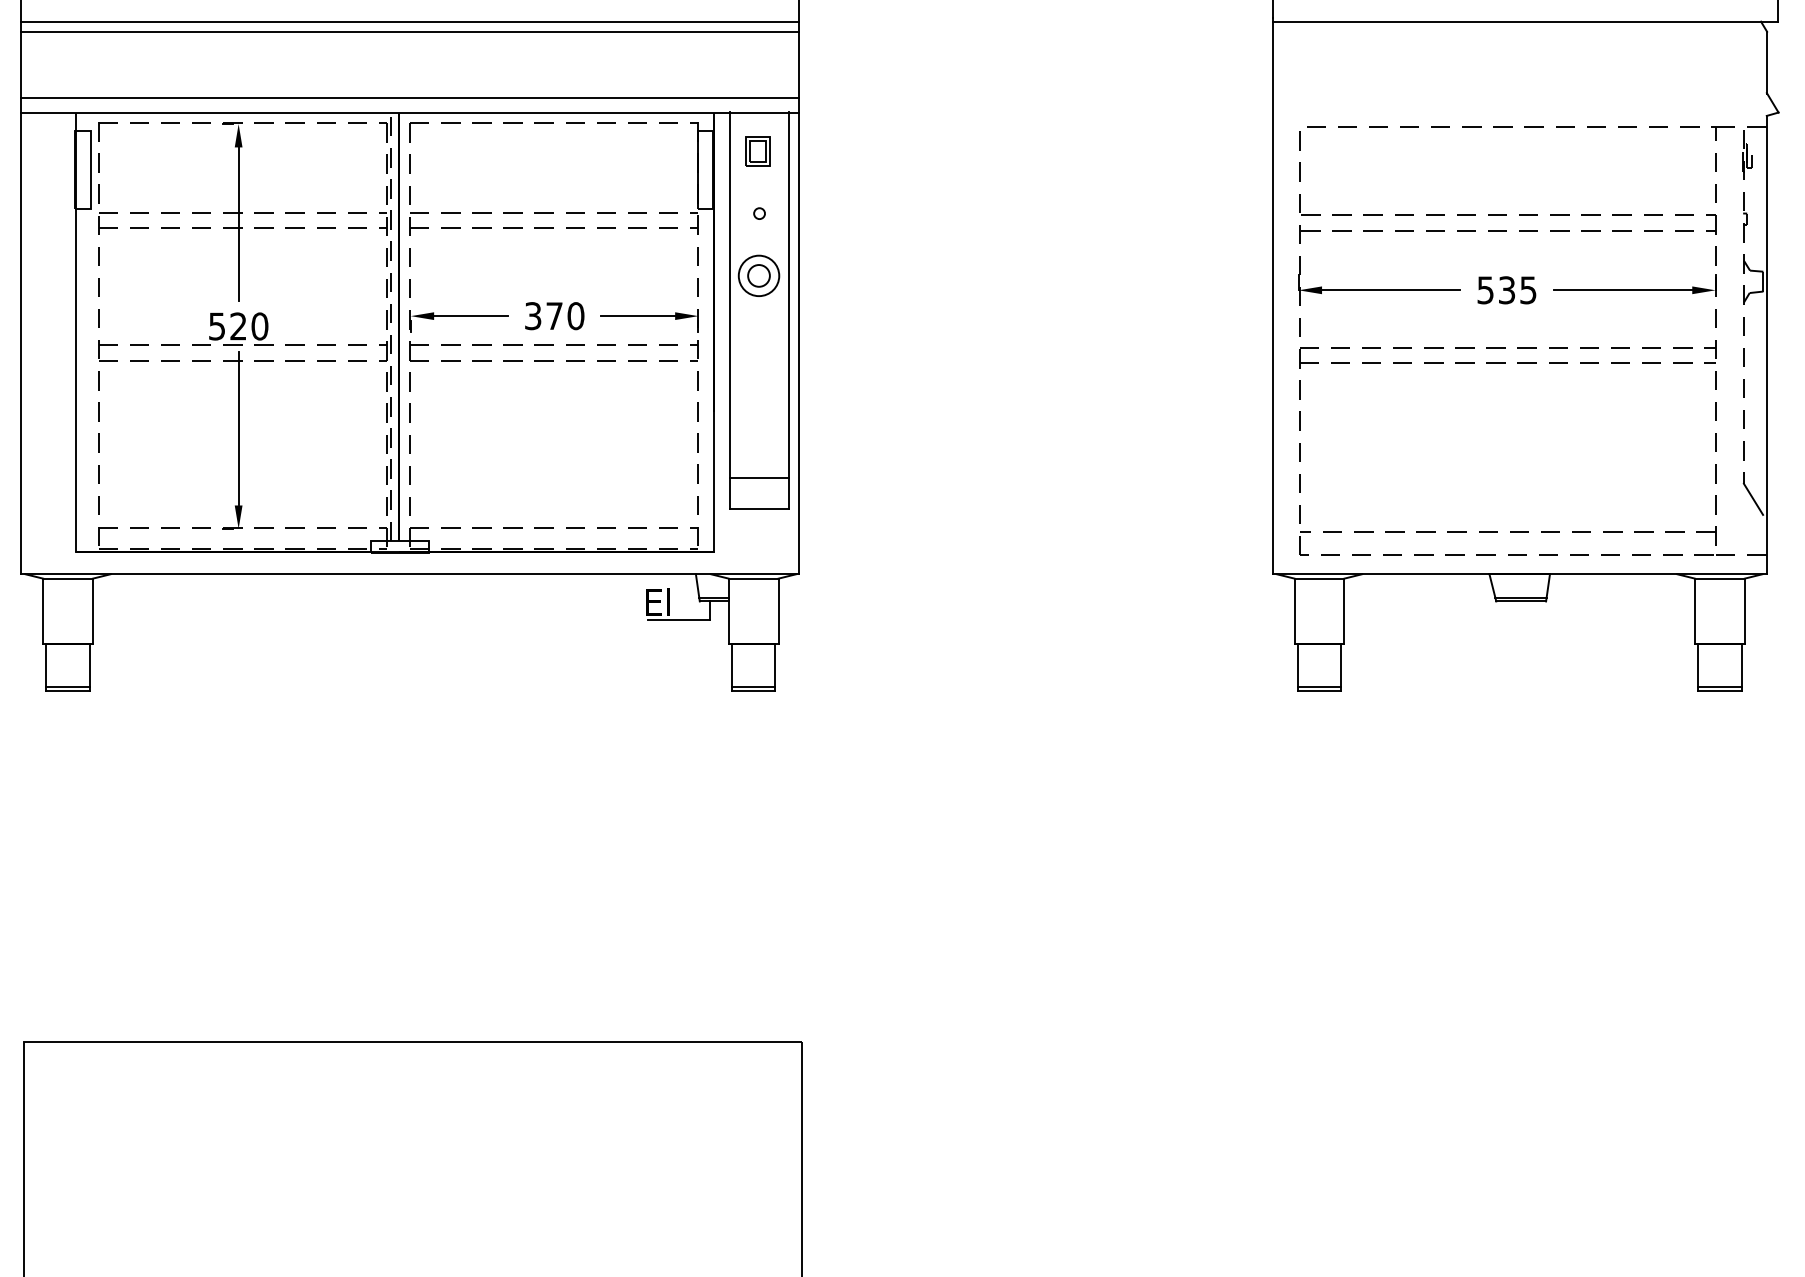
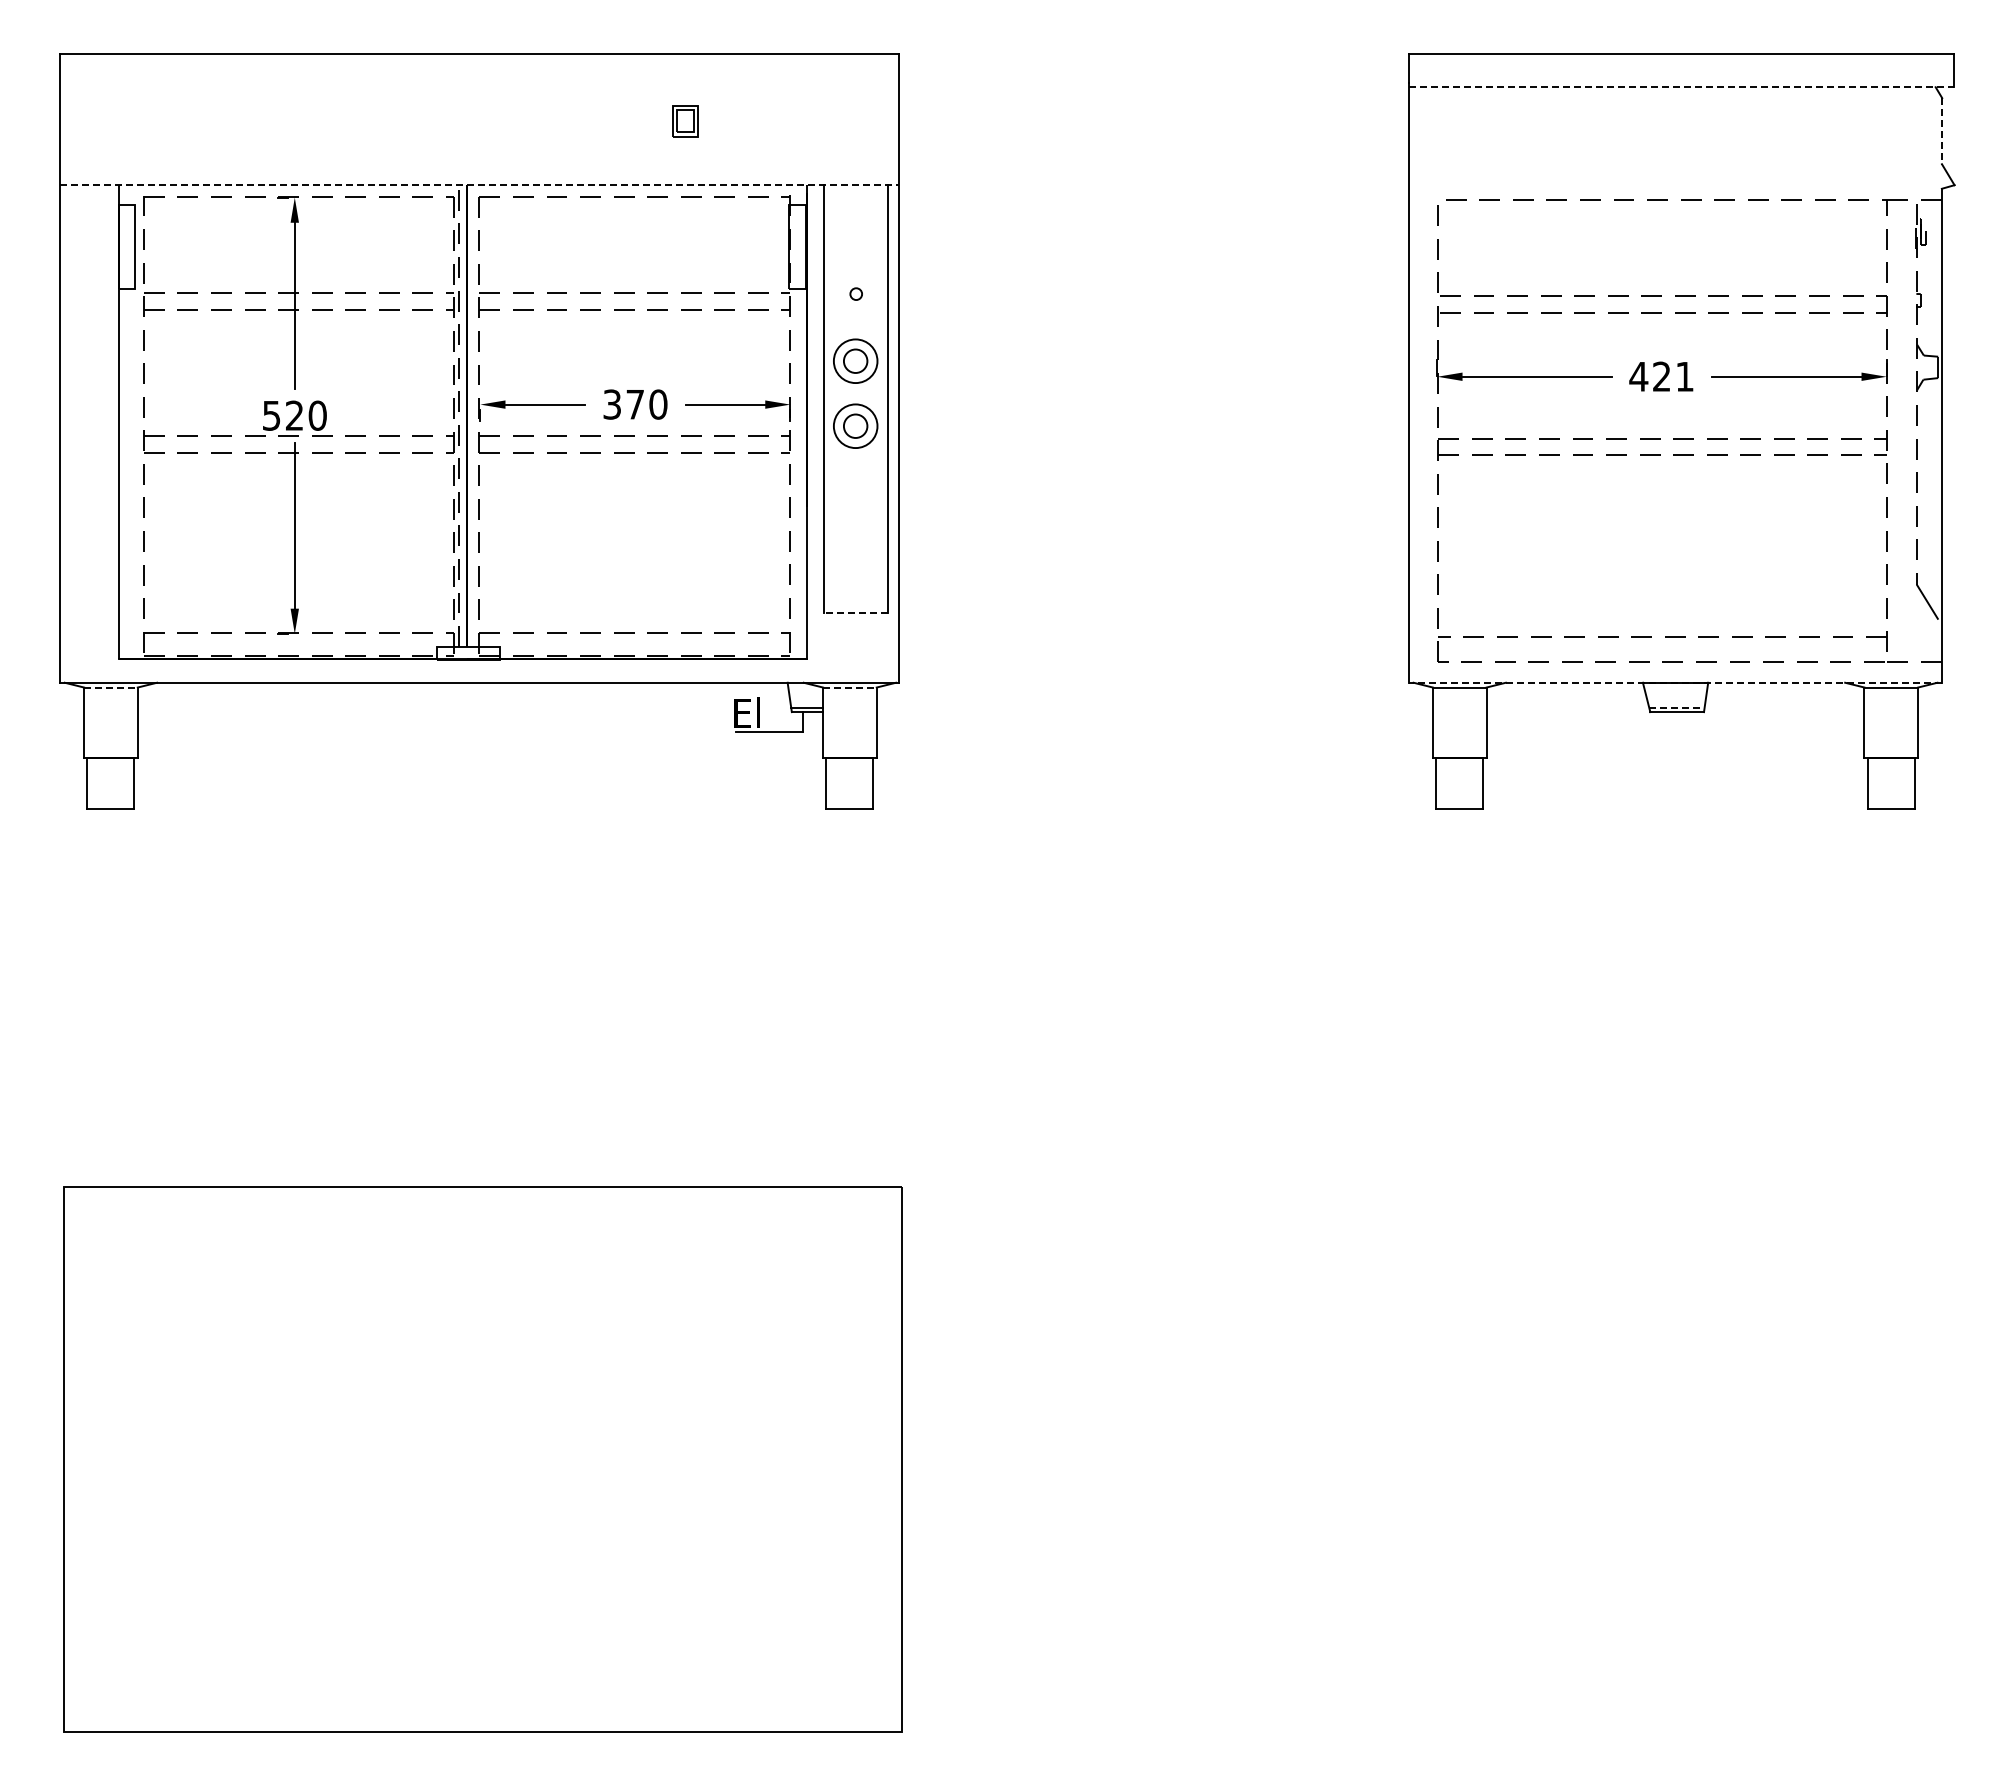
line: (410, 21) -> (479, 87), removed
line: (1525, 21) -> (1681, 87), solid -> dashed
line: (410, 32) -> (479, 98), removed
line: (1767, 63) -> (1942, 132), solid -> dashed
line: (410, 98) -> (479, 169), removed
line: (410, 112) -> (480, 185), solid -> dashed
part: (757, 151) -> (685, 121), moved
text: (1506, 290) -> (1661, 376), 535 -> 421
part: (758, 335) -> (855, 425), added
line: (758, 478) -> (855, 579), removed
line: (758, 509) -> (855, 612), solid -> dashed
line: (1519, 573) -> (1675, 682), solid -> dashed
line: (67, 578) -> (110, 687), solid -> dashed
line: (753, 578) -> (849, 687), solid -> dashed
line: (1520, 597) -> (1676, 707), solid -> dashed
line: (67, 687) -> (110, 804), removed
line: (753, 687) -> (849, 804), removed
line: (1319, 687) -> (1459, 804), removed
line: (1719, 687) -> (1890, 804), removed

